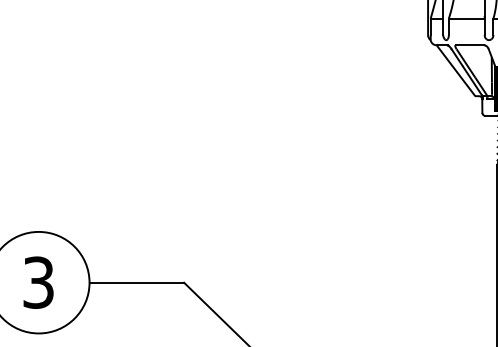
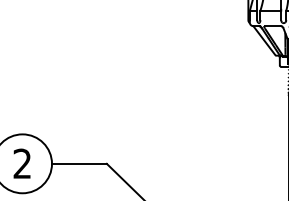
text: (38, 282) -> (22, 163), 3 -> 2

